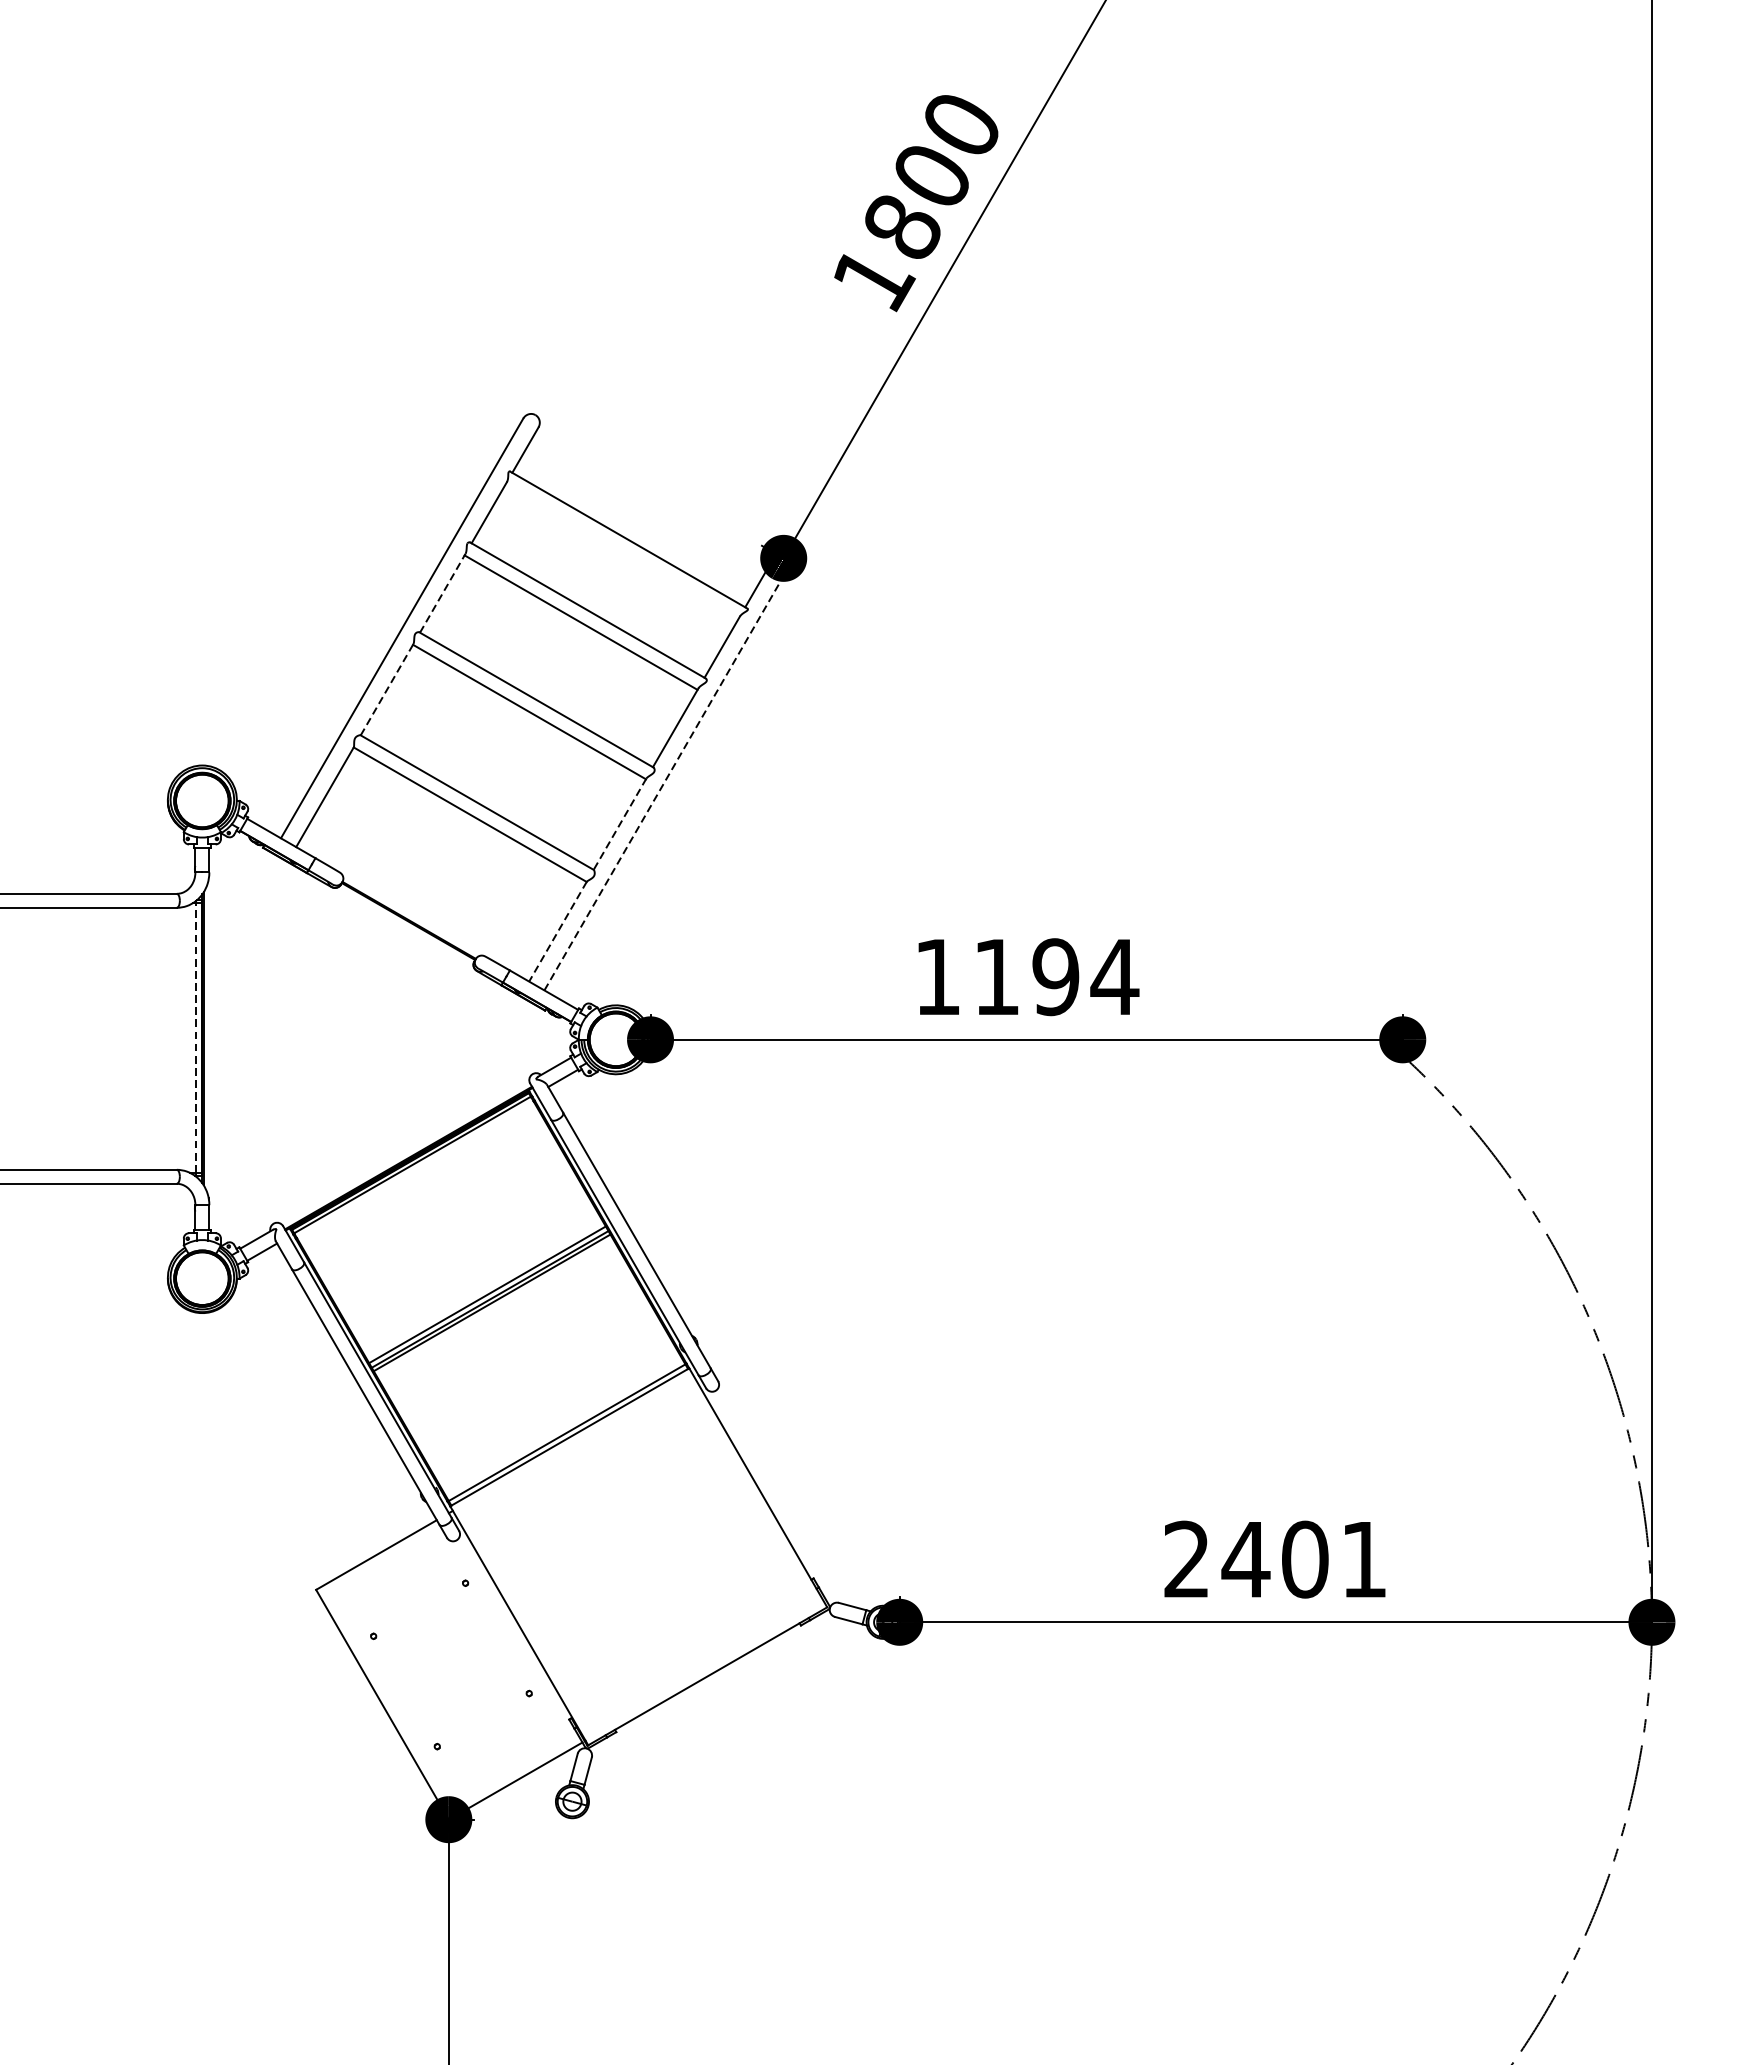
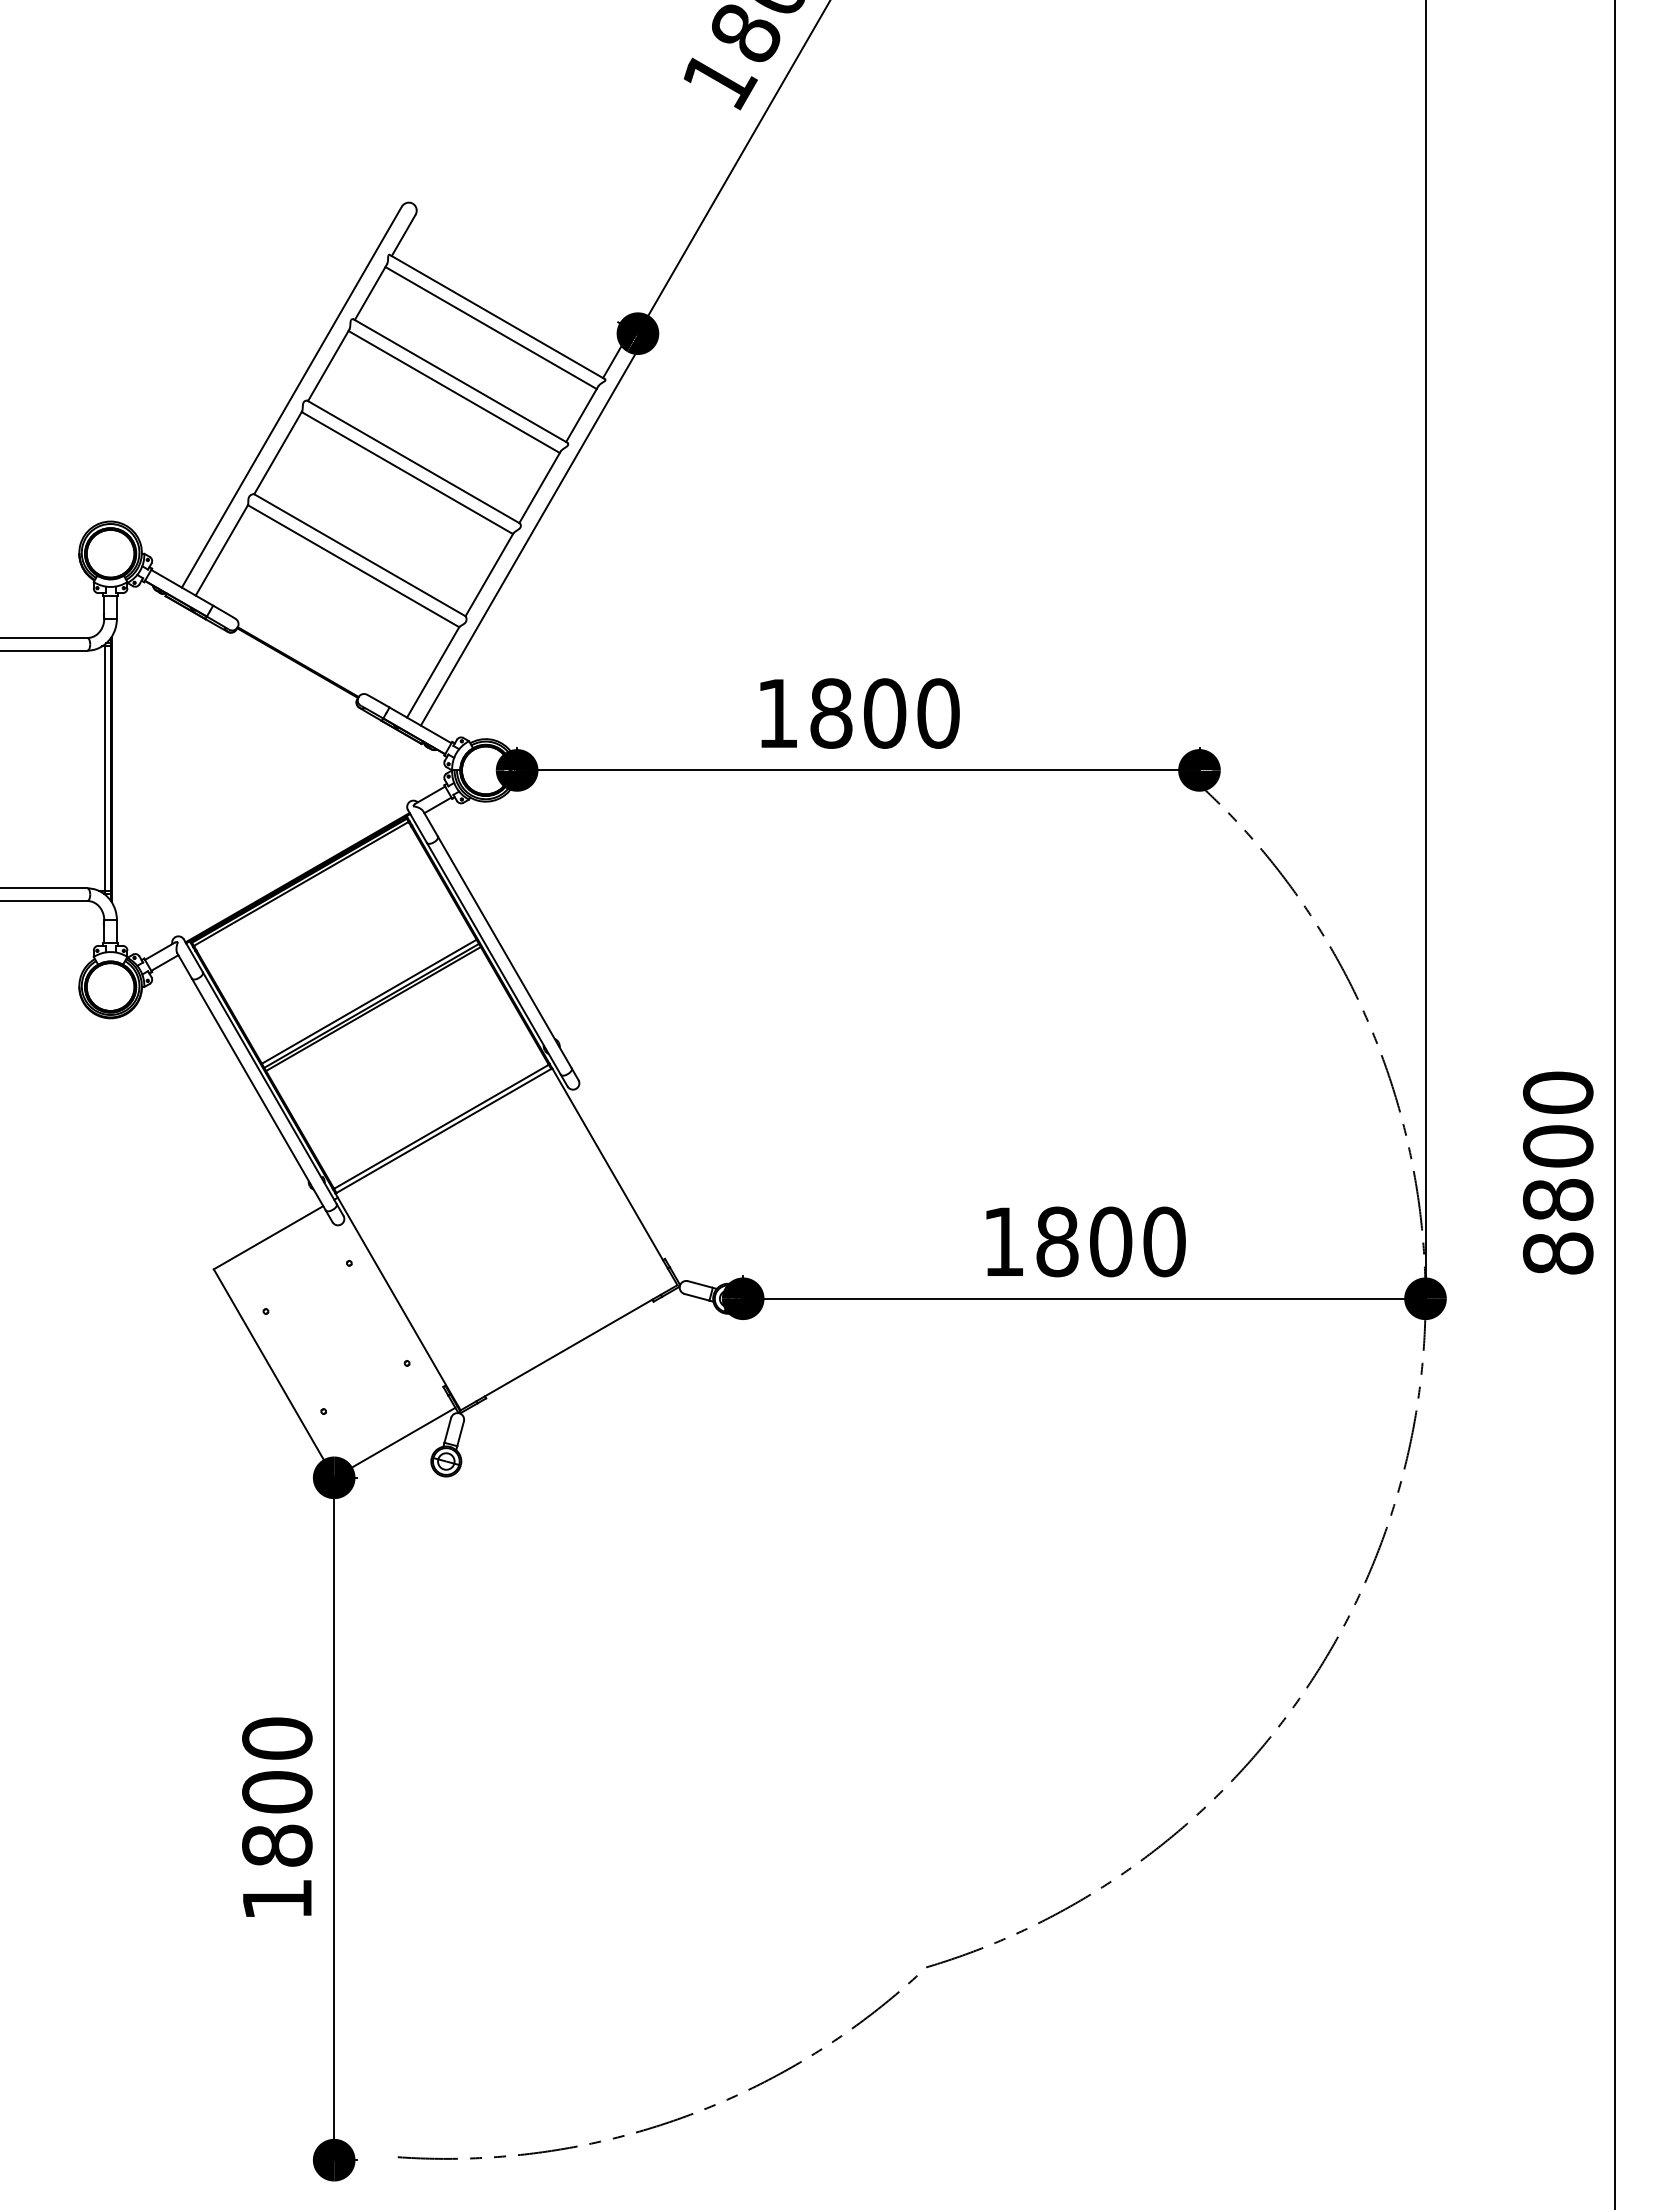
line: (621, 552) -> (490, 328), added
line: (442, 592) -> (328, 364), dashed -> solid
line: (387, 689) -> (278, 452), dashed -> solid
line: (665, 780) -> (530, 535), dashed -> solid
line: (620, 823) -> (489, 574), dashed -> solid
line: (557, 931) -> (432, 672), dashed -> solid
text: (1056, 977) -> (885, 713), 1194 -> 1800
line: (195, 1037) -> (104, 768), dashed -> solid
text: (1275, 1559) -> (1084, 1241), 2401 -> 1800

